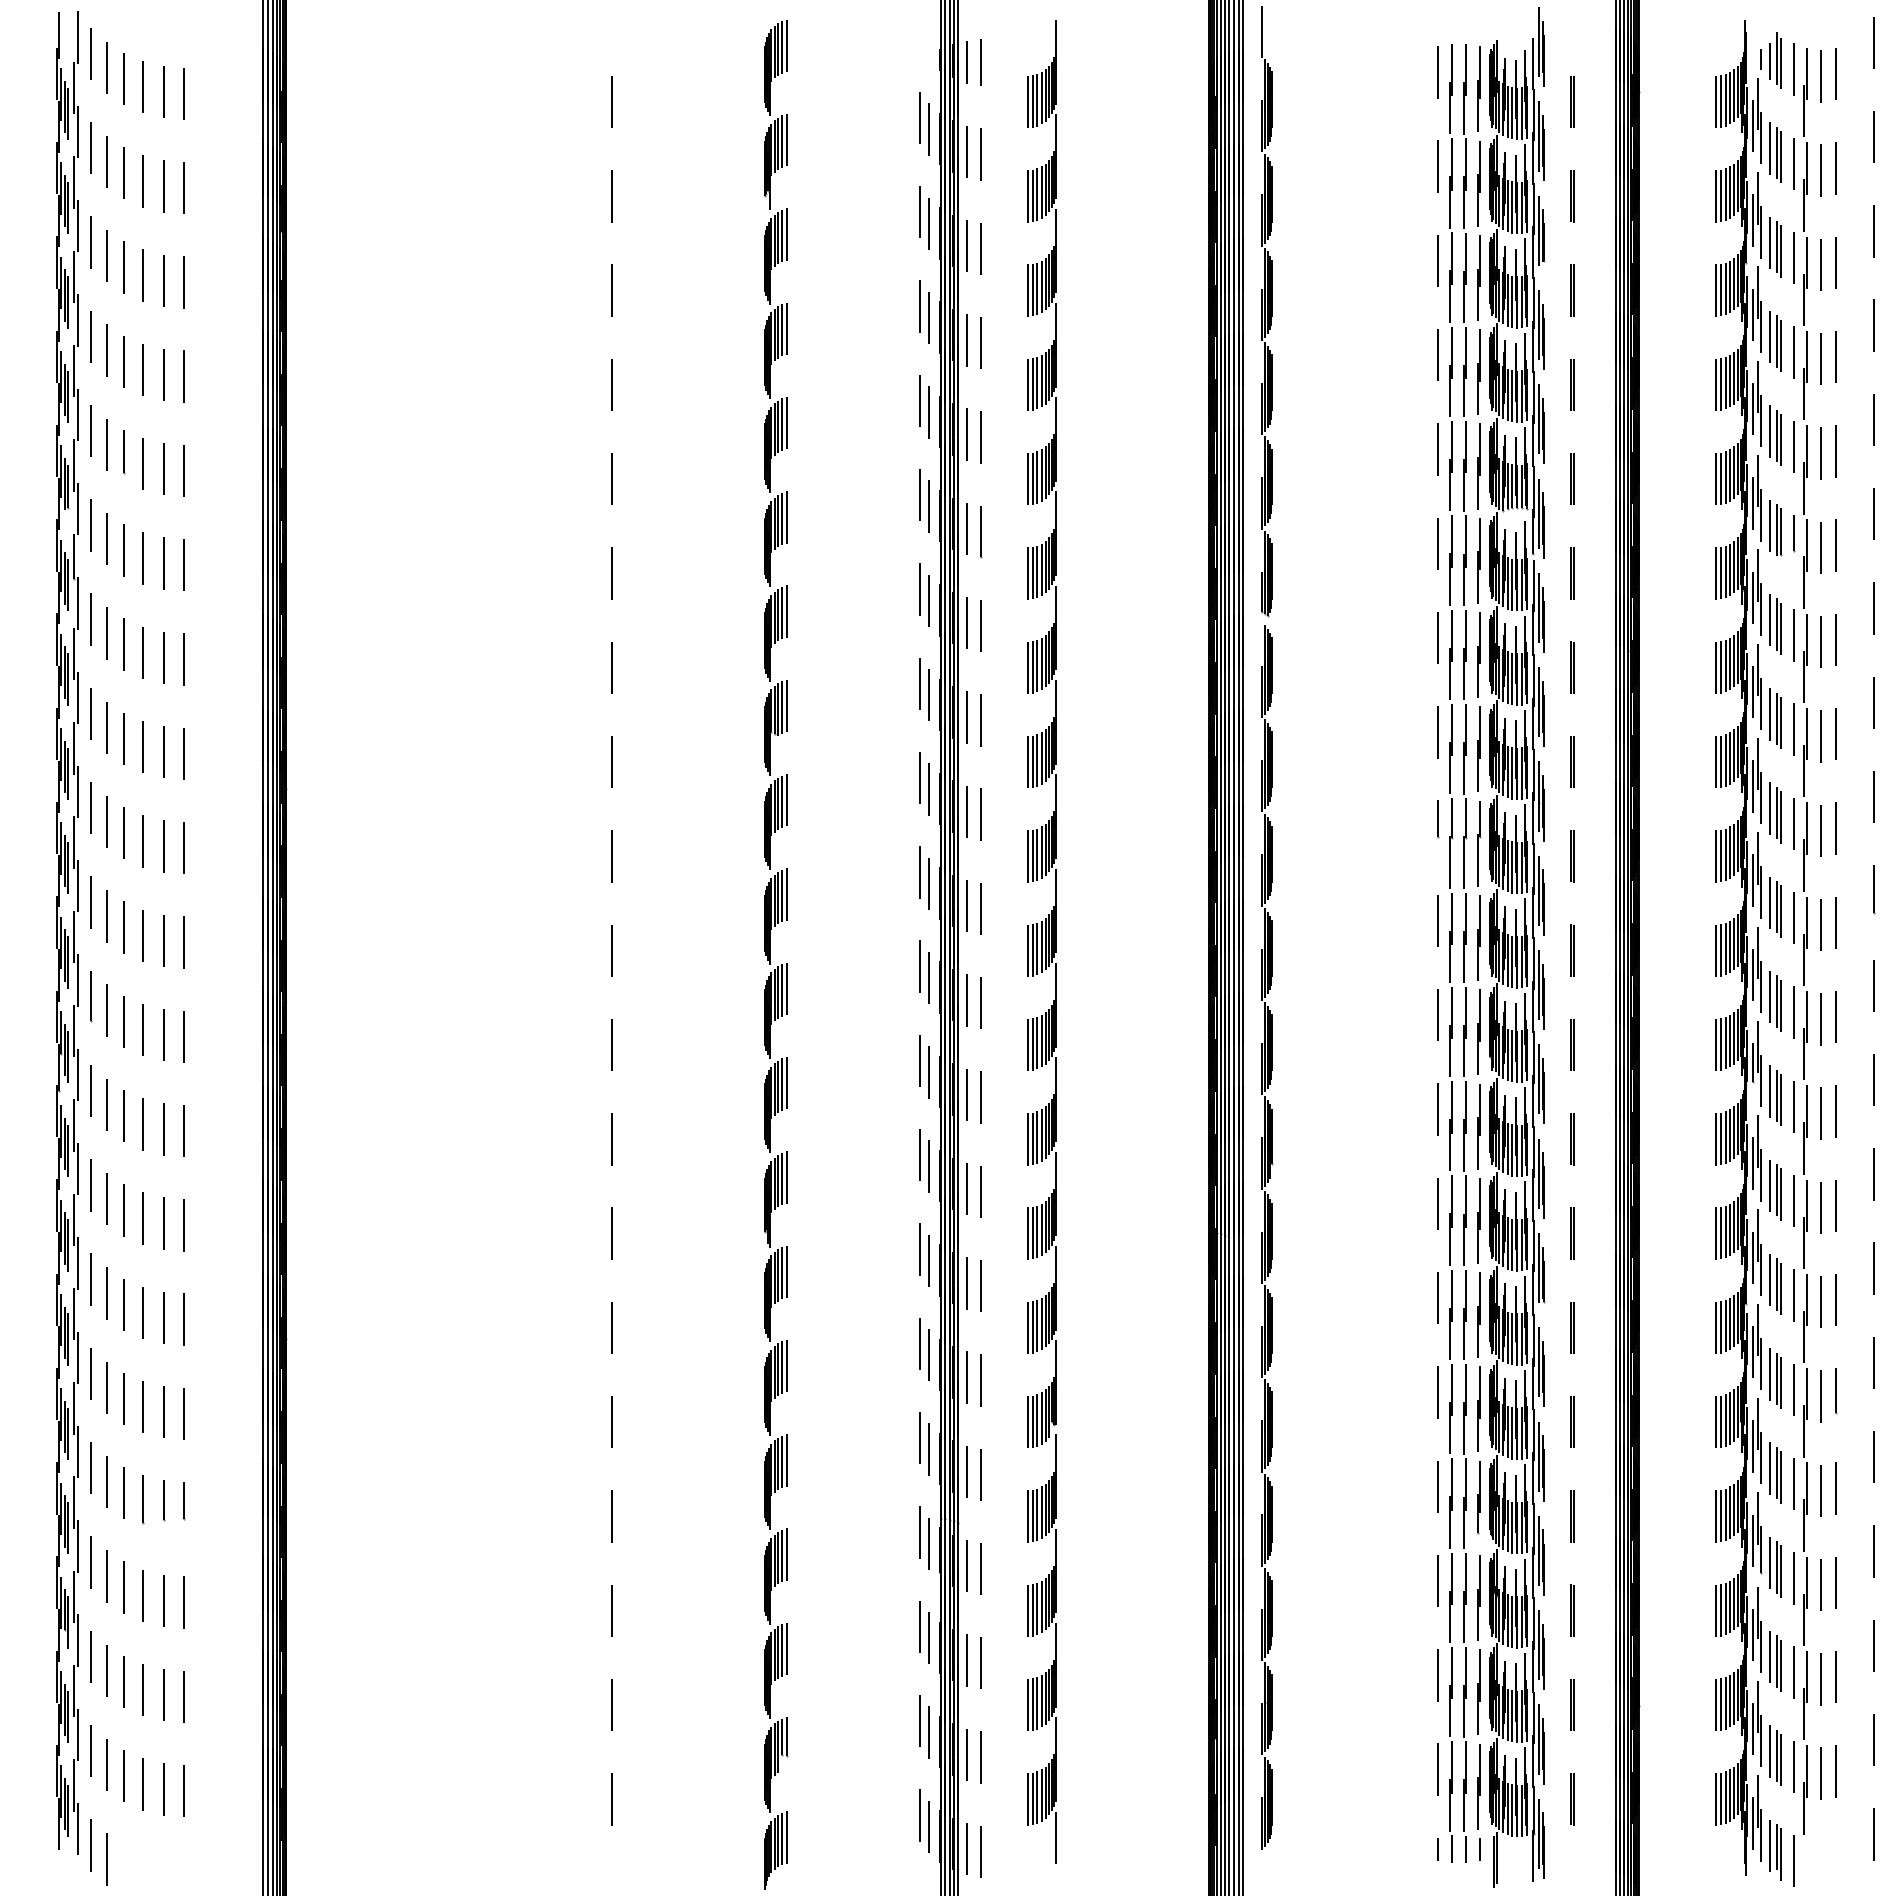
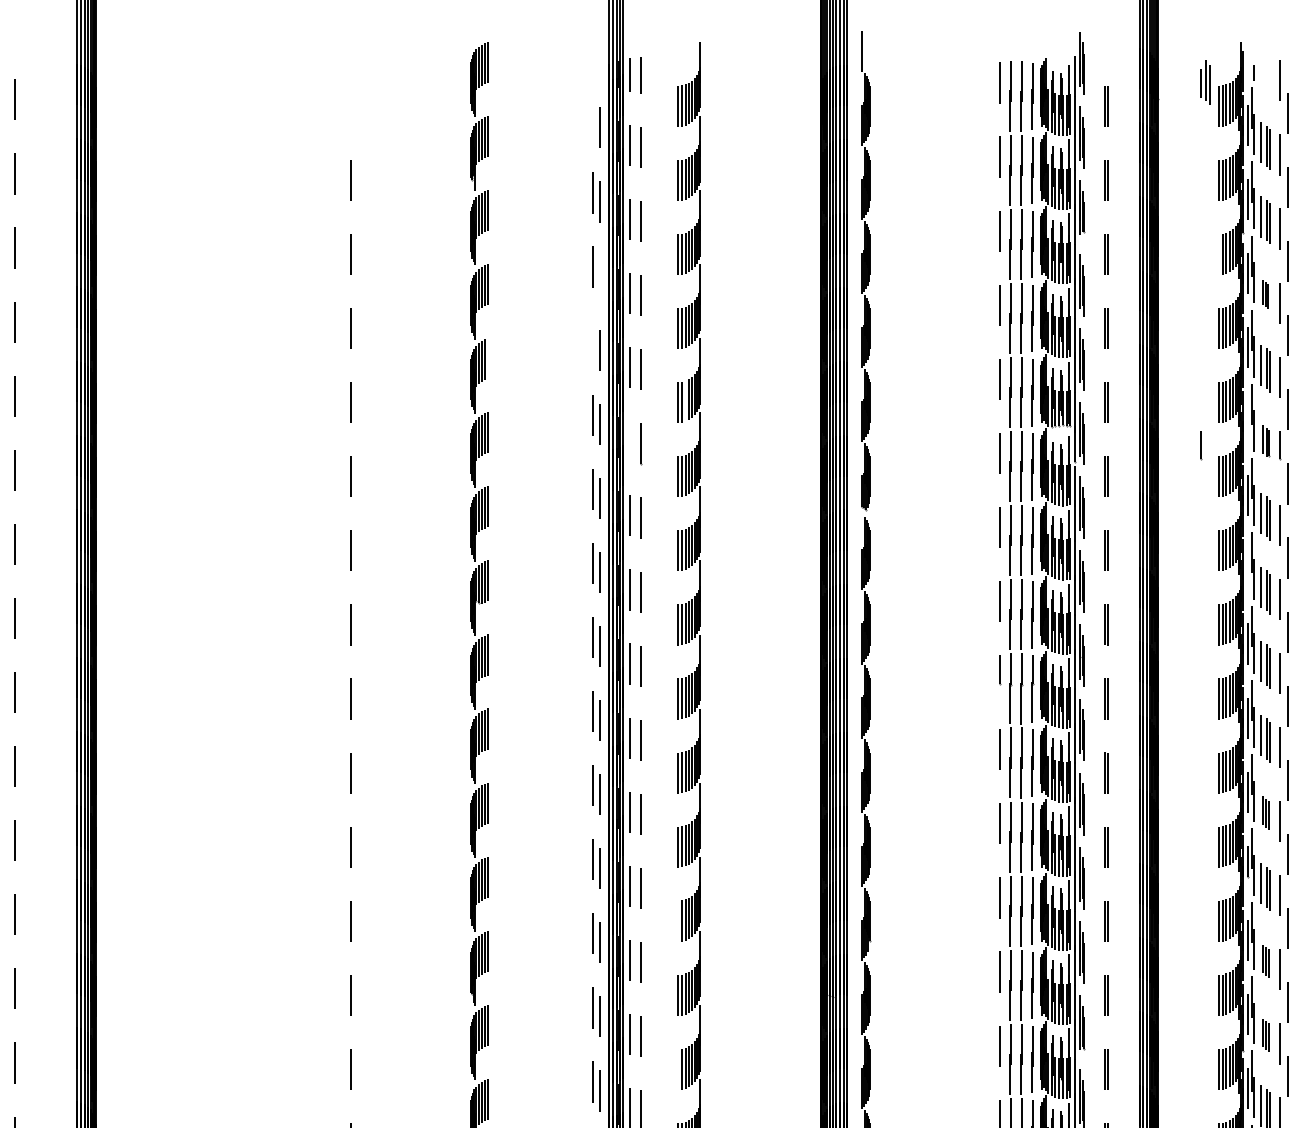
part: (1775, 60) -> (1204, 82), moved
line: (611, 101) -> (350, 105), removed
line: (919, 117) -> (592, 118), removed
line: (1716, 290) -> (1219, 254), removed
line: (928, 317) -> (599, 275), removed
part: (1775, 341) -> (1265, 294), size x0.6
line: (919, 400) -> (592, 340), removed
line: (786, 422) -> (488, 358), removed
line: (1037, 477) -> (685, 401), removed
line: (1752, 503) -> (1247, 421), removed
line: (966, 528) -> (629, 441), removed
part: (1775, 528) -> (1265, 441), size x0.7
line: (1693, 533) -> (1201, 445), added
line: (1752, 691) -> (1247, 569), removed
part: (1775, 1001) -> (1265, 813), size x0.7
line: (1027, 1139) -> (677, 921), removed
part: (1775, 1190) -> (1265, 961), size x0.7
part: (1775, 1284) -> (1265, 1035), size x0.7
line: (1027, 1327) -> (677, 1069), removed

